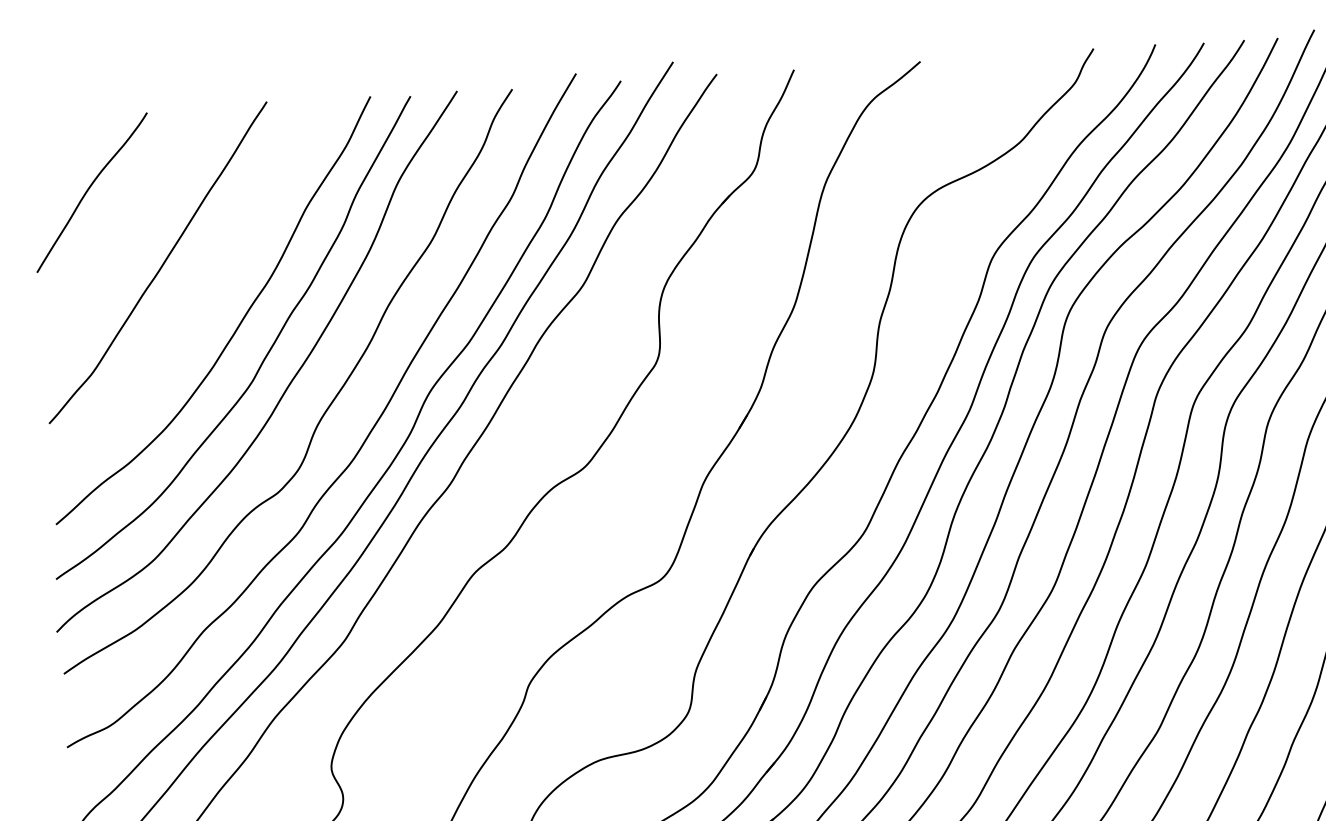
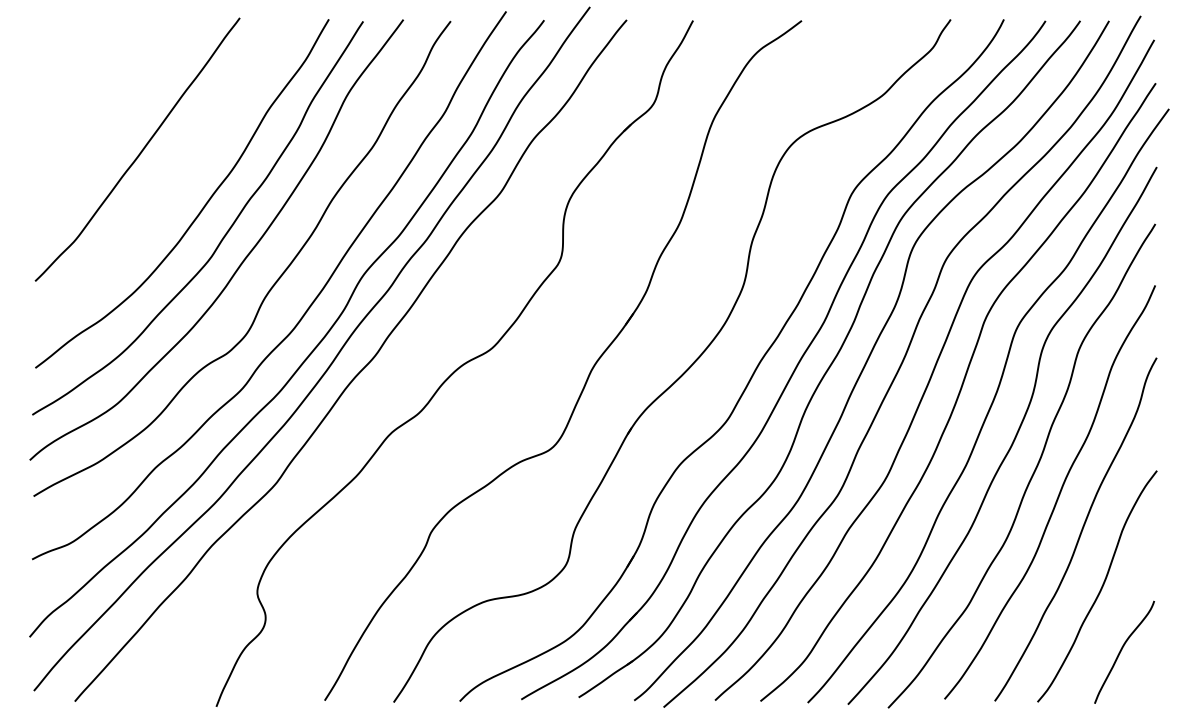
curve: (89, 188) -> (83, 82), removed

